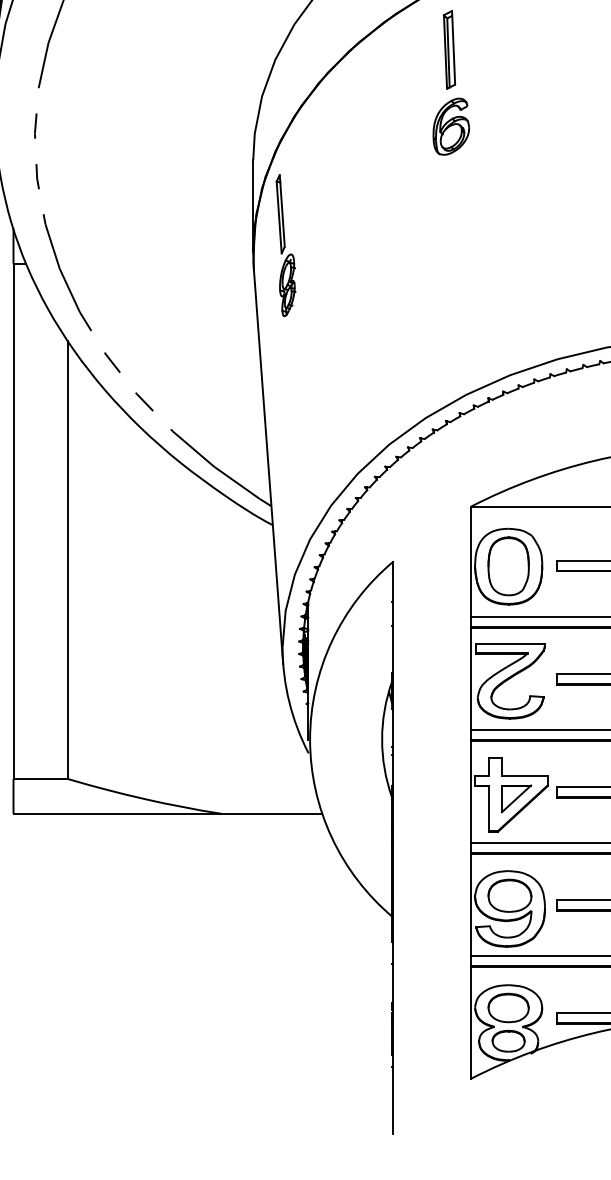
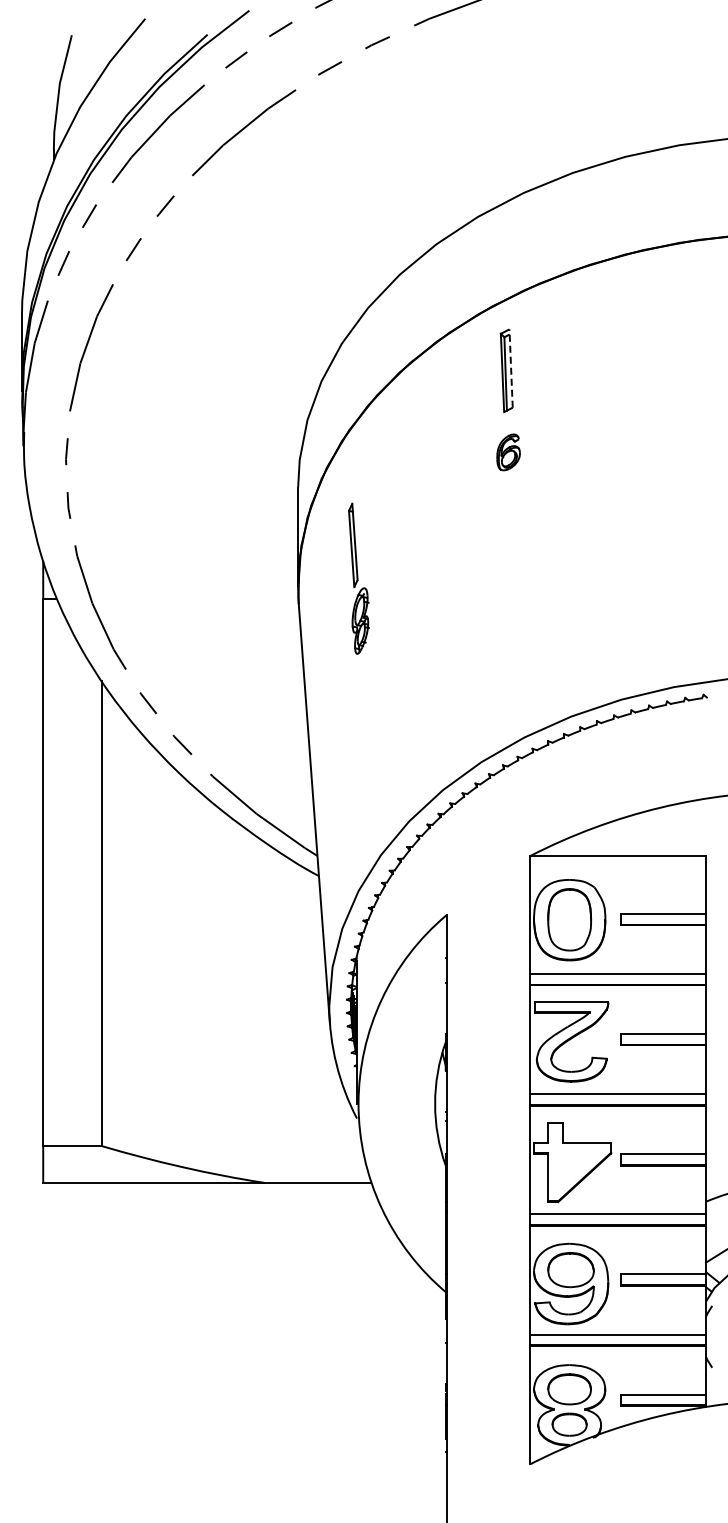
line: (453, 47) -> (511, 368), solid -> dashed
part: (451, 126) -> (508, 452), size x0.6
part: (285, 245) -> (358, 578), moved
part: (516, 798) -> (577, 1166), removed

